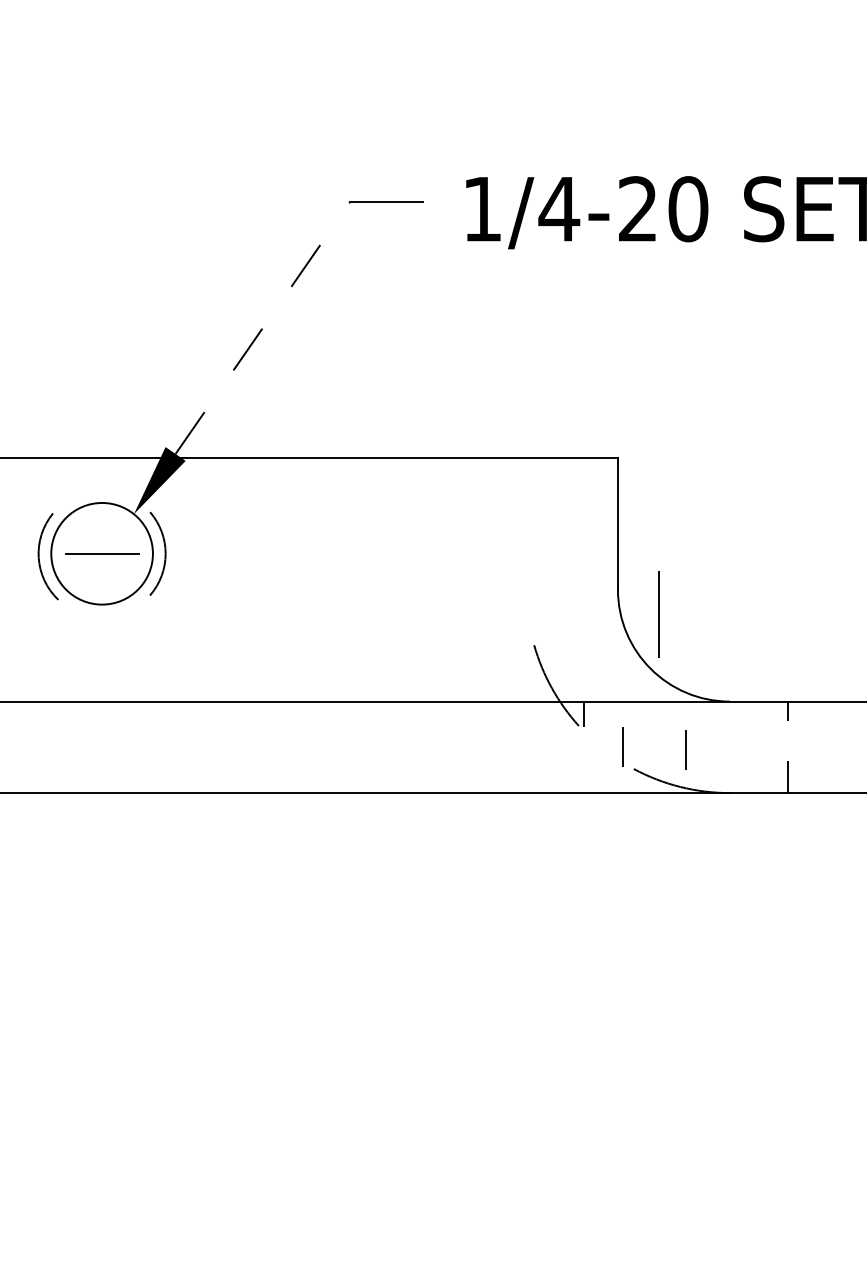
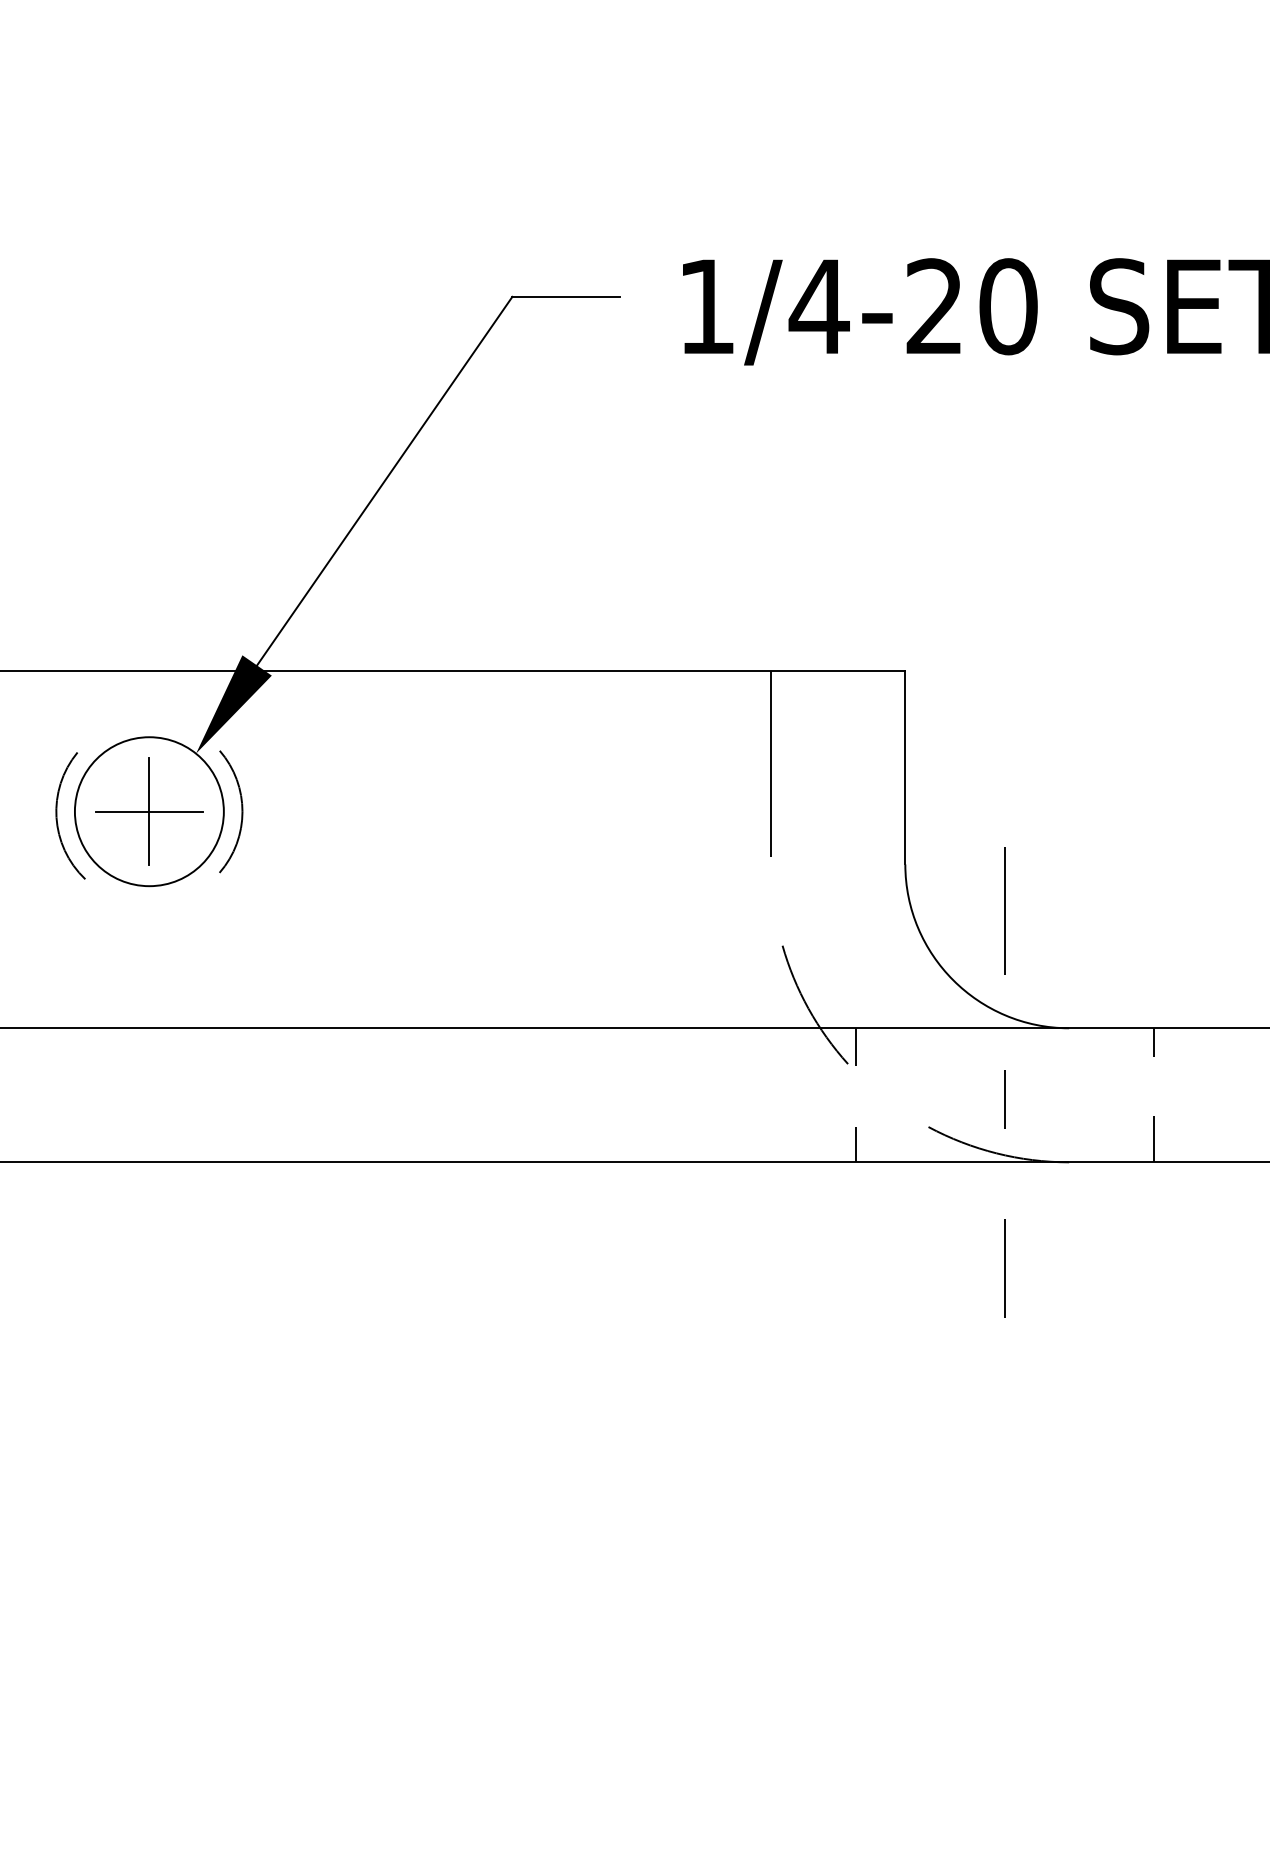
line: (262, 328) -> (384, 481), dashed -> solid
line: (526, 523) -> (771, 767), added
line: (102, 553) -> (149, 811), added
line: (658, 614) -> (1004, 910), moved
line: (622, 746) -> (911, 1094), removed
line: (584, 781) -> (856, 1145), added
line: (686, 865) -> (1005, 1268), added

